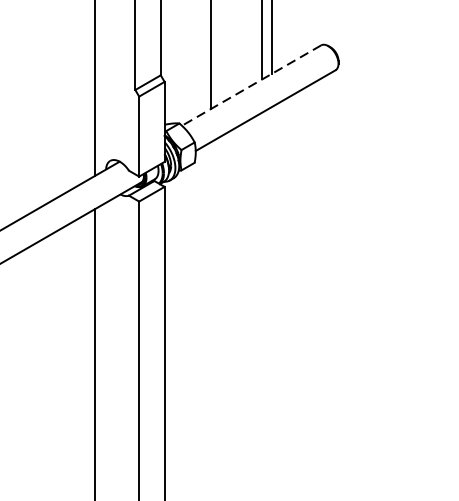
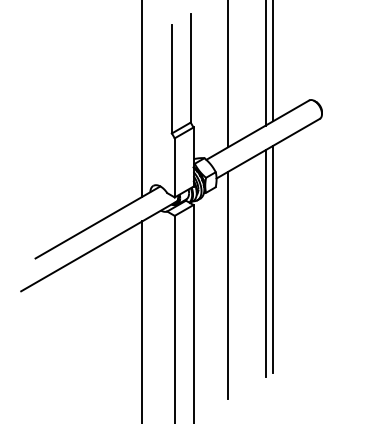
line: (251, 85) -> (257, 130), dashed -> solid
line: (272, 259) -> (273, 258), added
line: (261, 266) -> (265, 263), added
line: (211, 294) -> (228, 284), added

